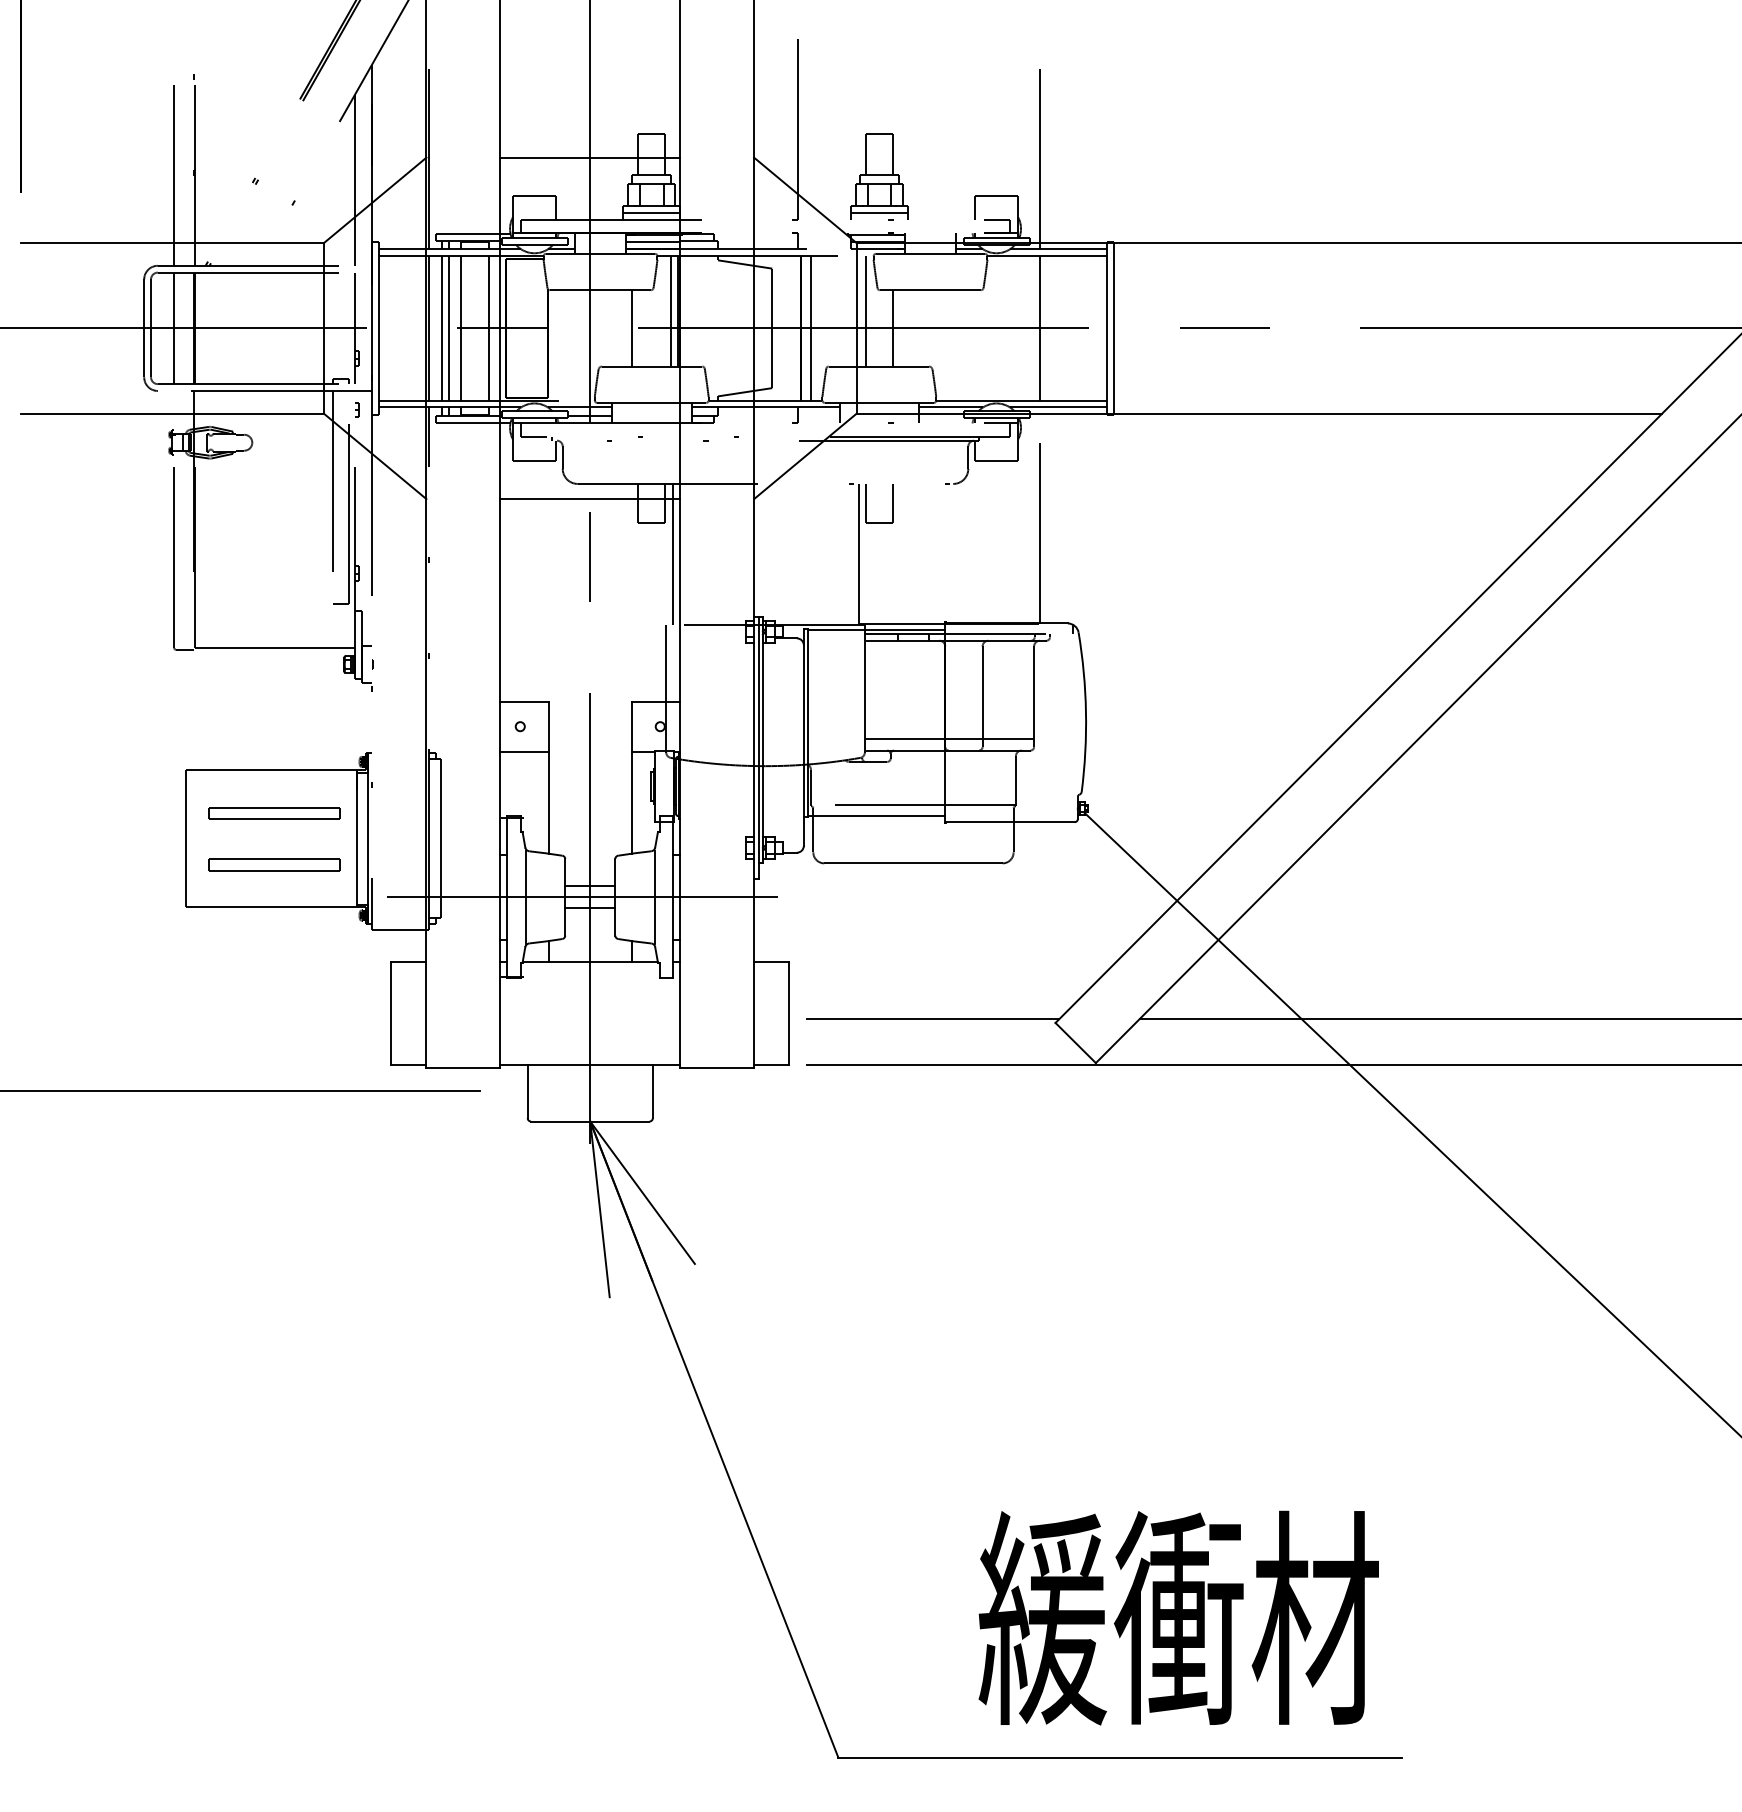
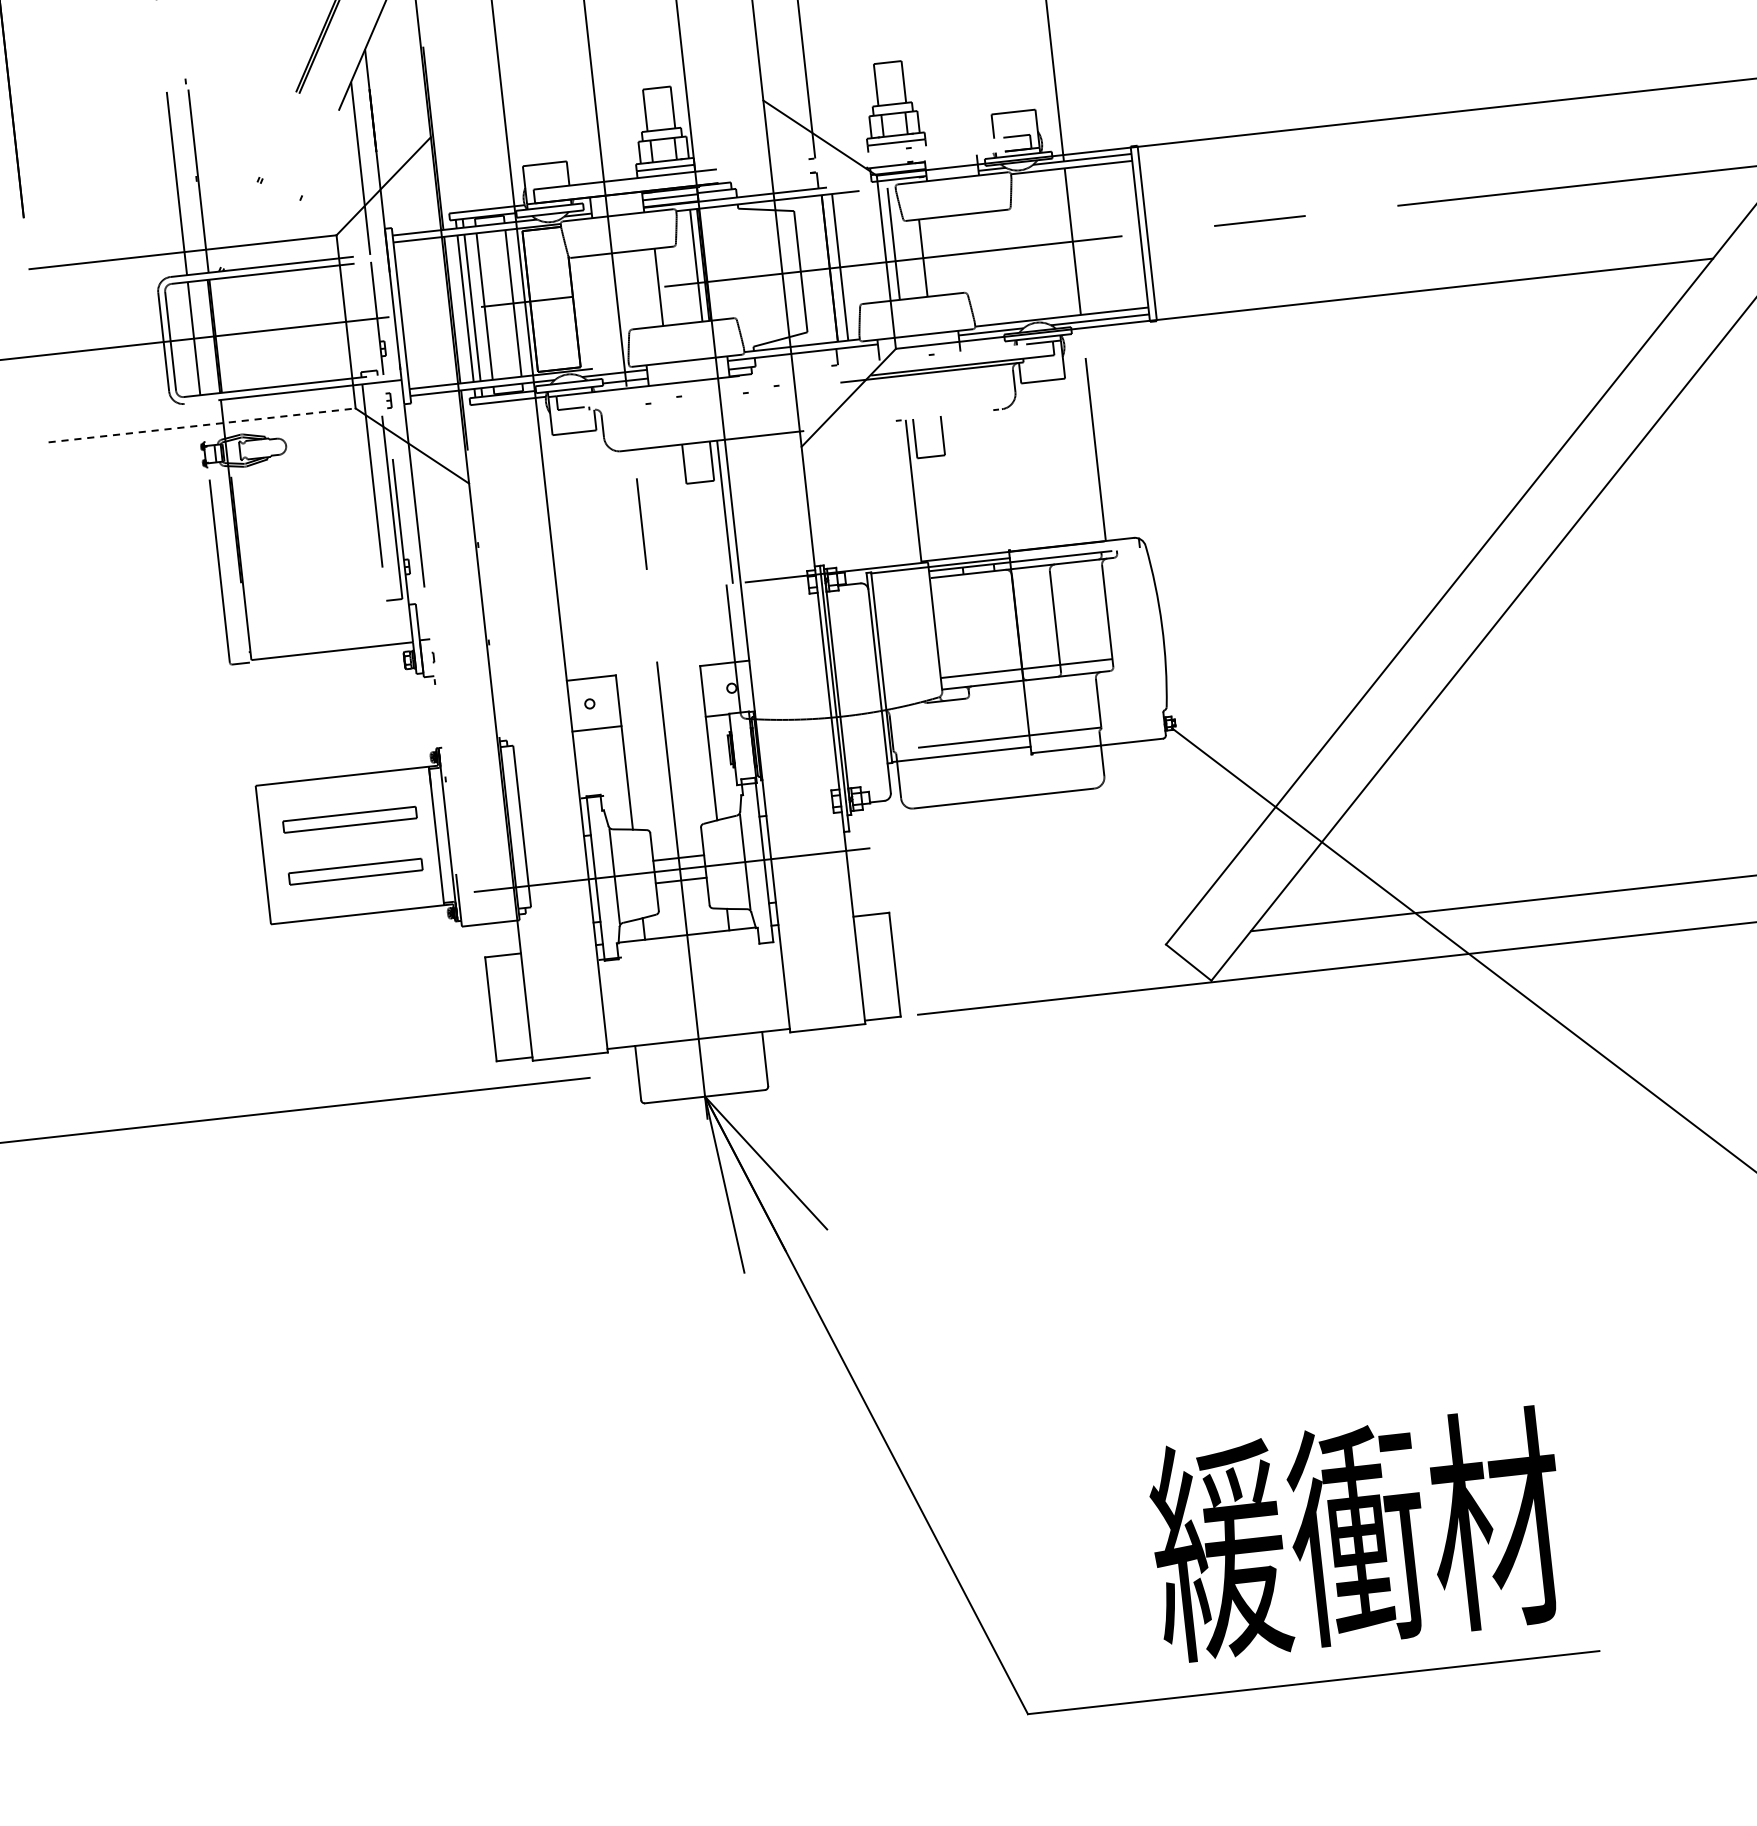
line: (590, 157) -> (597, 118), removed
line: (173, 413) -> (202, 425), solid -> dashed
line: (590, 499) -> (635, 465), removed
line: (932, 1019) -> (1040, 954), removed

